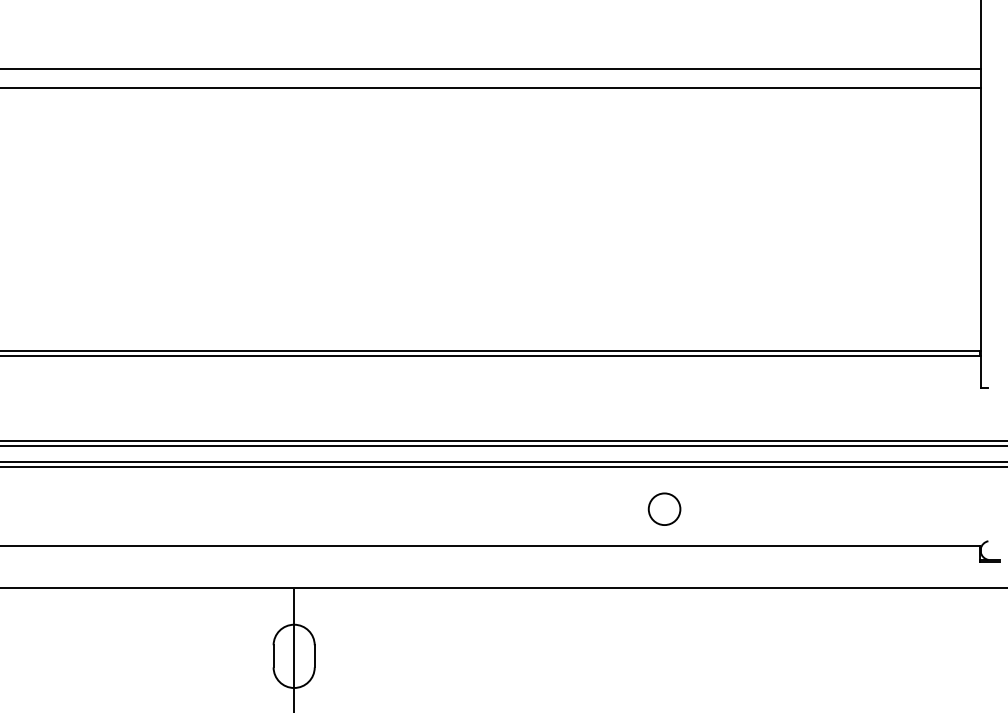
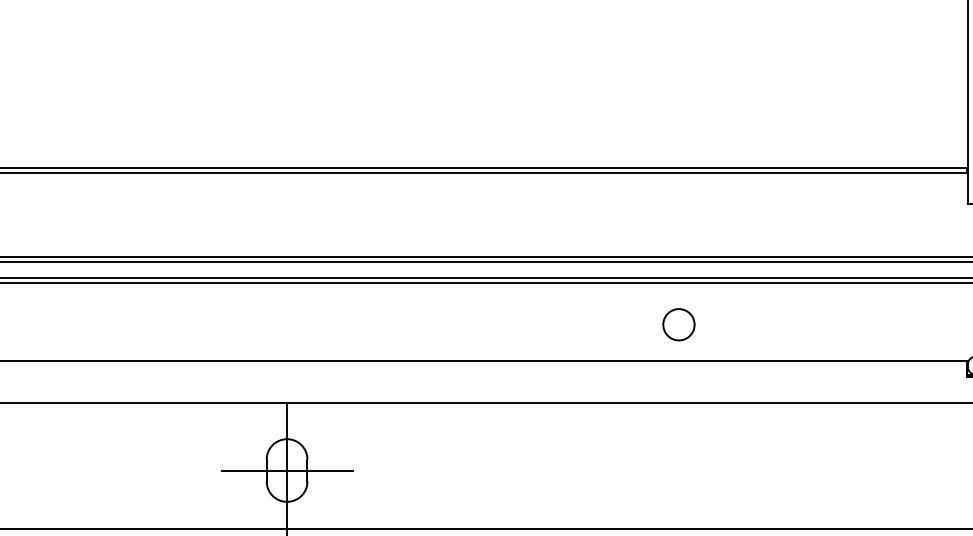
circle: (664, 508) -> (678, 324), moved
line: (294, 656) -> (287, 470), added

